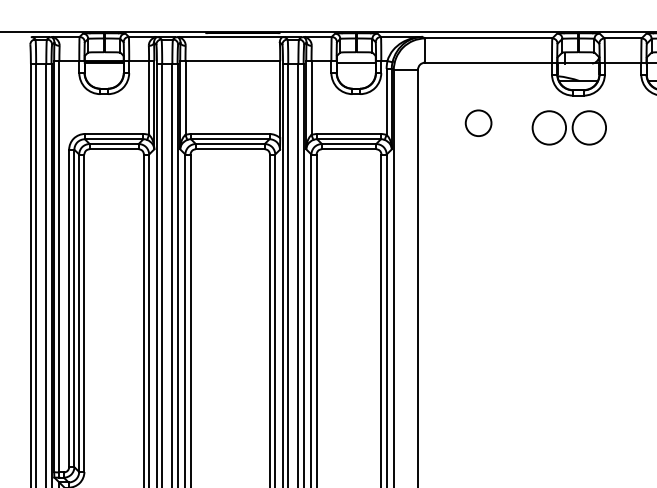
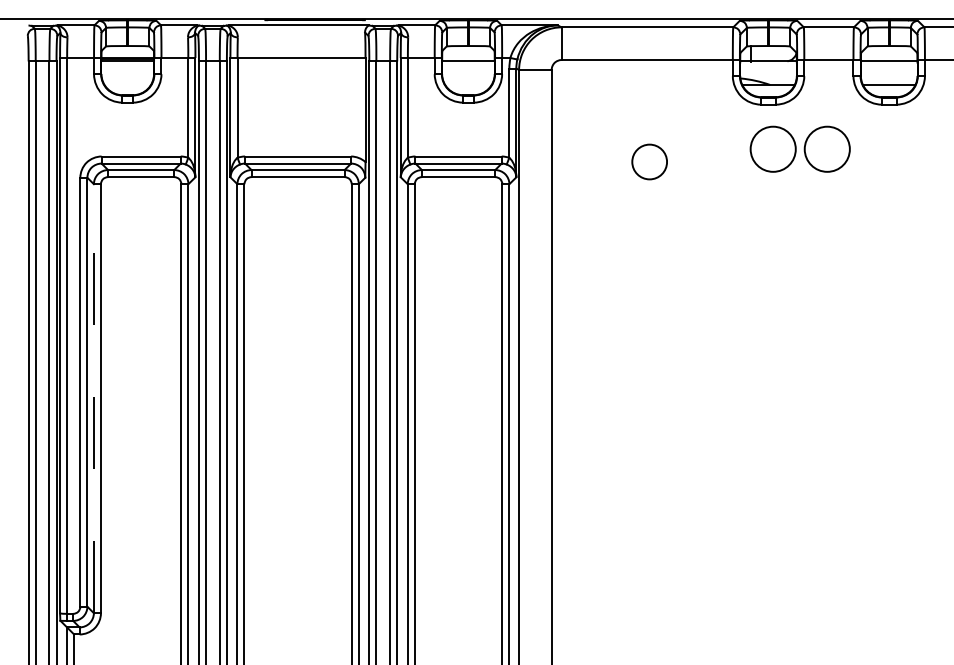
circle: (478, 122) -> (649, 161), moved
part: (568, 127) -> (799, 148), moved
line: (78, 313) -> (93, 398), solid -> dashed

